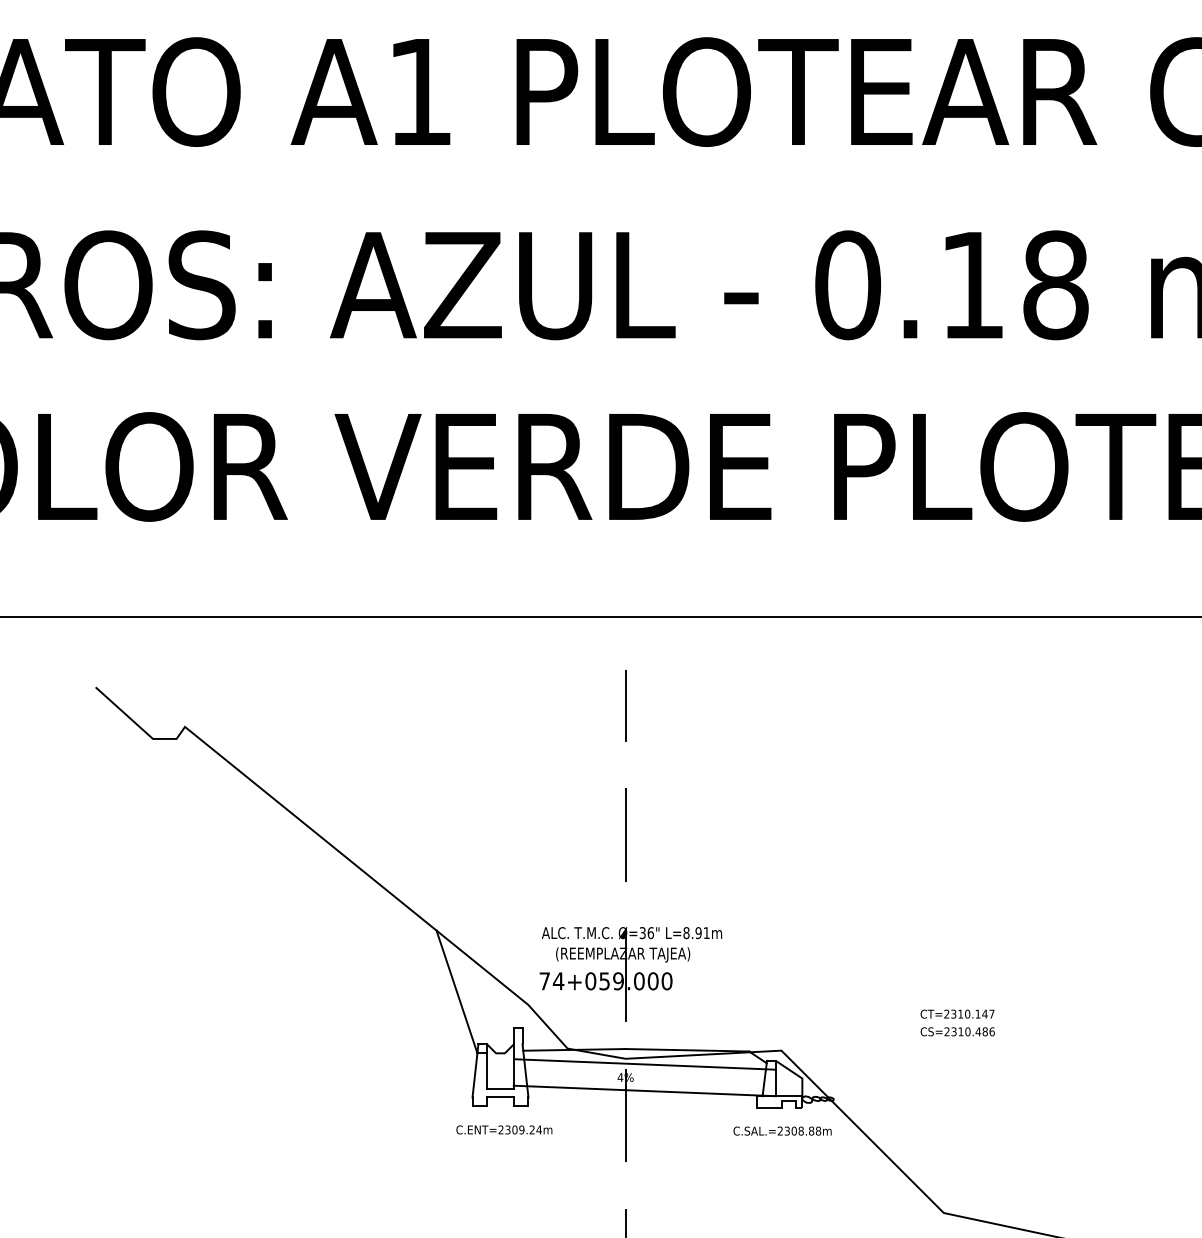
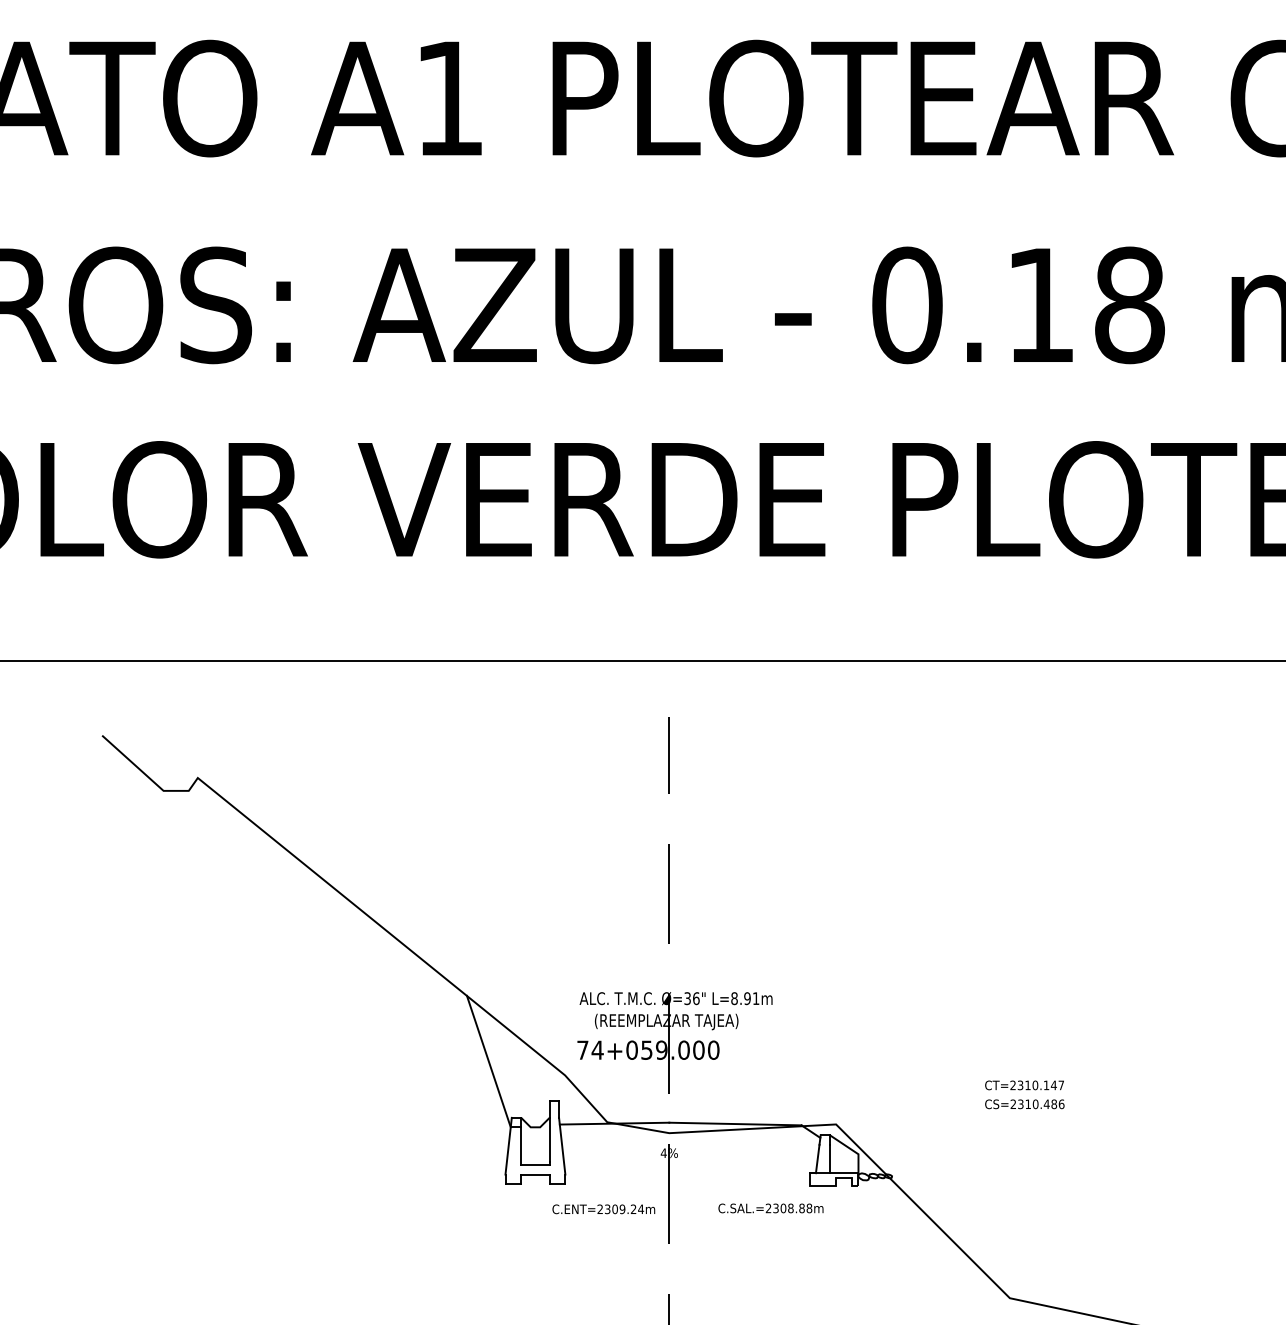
line: (644, 1064) -> (689, 1139), removed
line: (644, 1090) -> (689, 1167), removed
text: (504, 1129) -> (603, 1208), moved
text: (782, 1130) -> (770, 1207), moved

